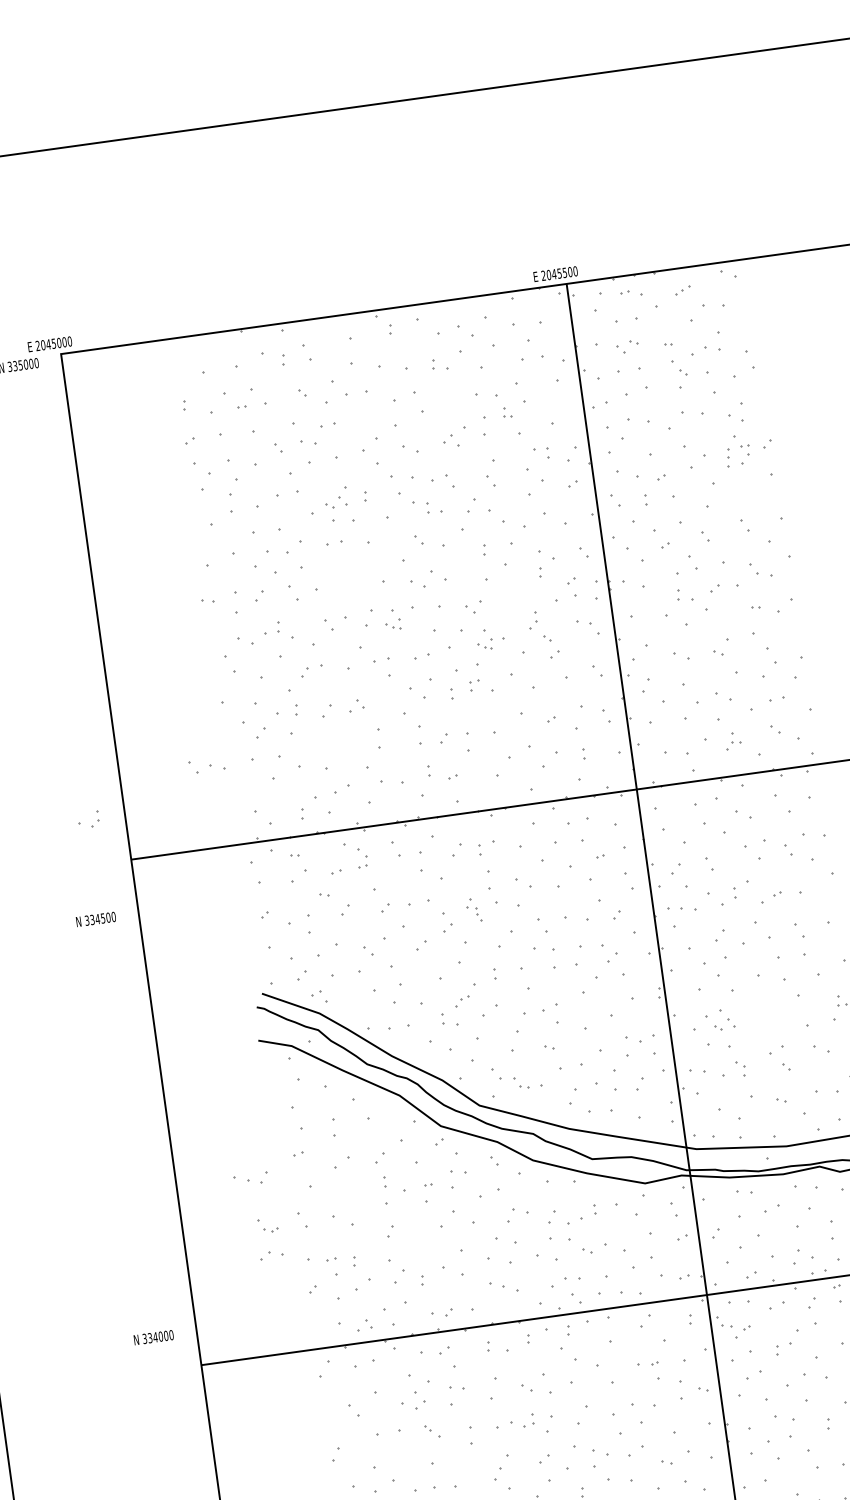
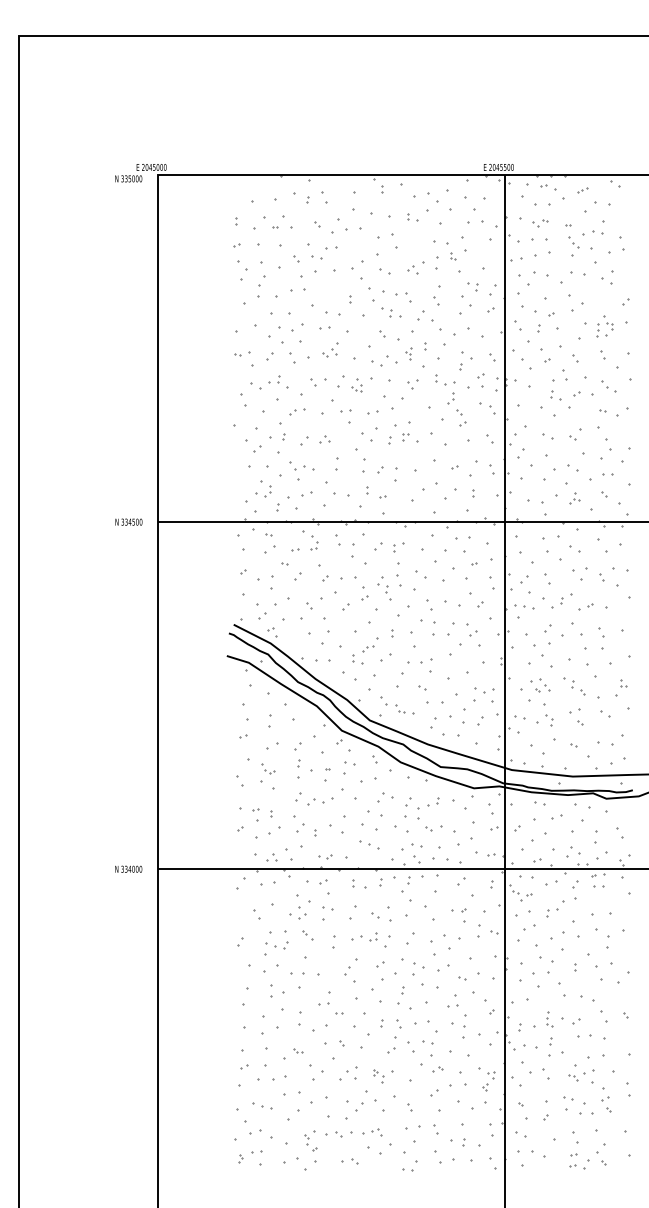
part: (737, 450) -> (604, 326), moved
part: (336, 497) -> (330, 349), moved
part: (461, 563) -> (408, 353), added
part: (520, 593) -> (445, 379), added
part: (219, 596) -> (242, 353), size x0.62
part: (484, 640) -> (416, 407), removed
part: (206, 765) -> (301, 465), moved
part: (89, 819) -> (263, 491), moved
part: (474, 910) -> (384, 588), size x1.43
text: (95, 918) -> (128, 521), moved
part: (770, 1014) -> (574, 686), added
part: (250, 1179) -> (276, 945), moved
part: (268, 1225) -> (268, 768), moved
part: (271, 1254) -> (315, 801), moved
text: (153, 1336) -> (128, 868), moved

